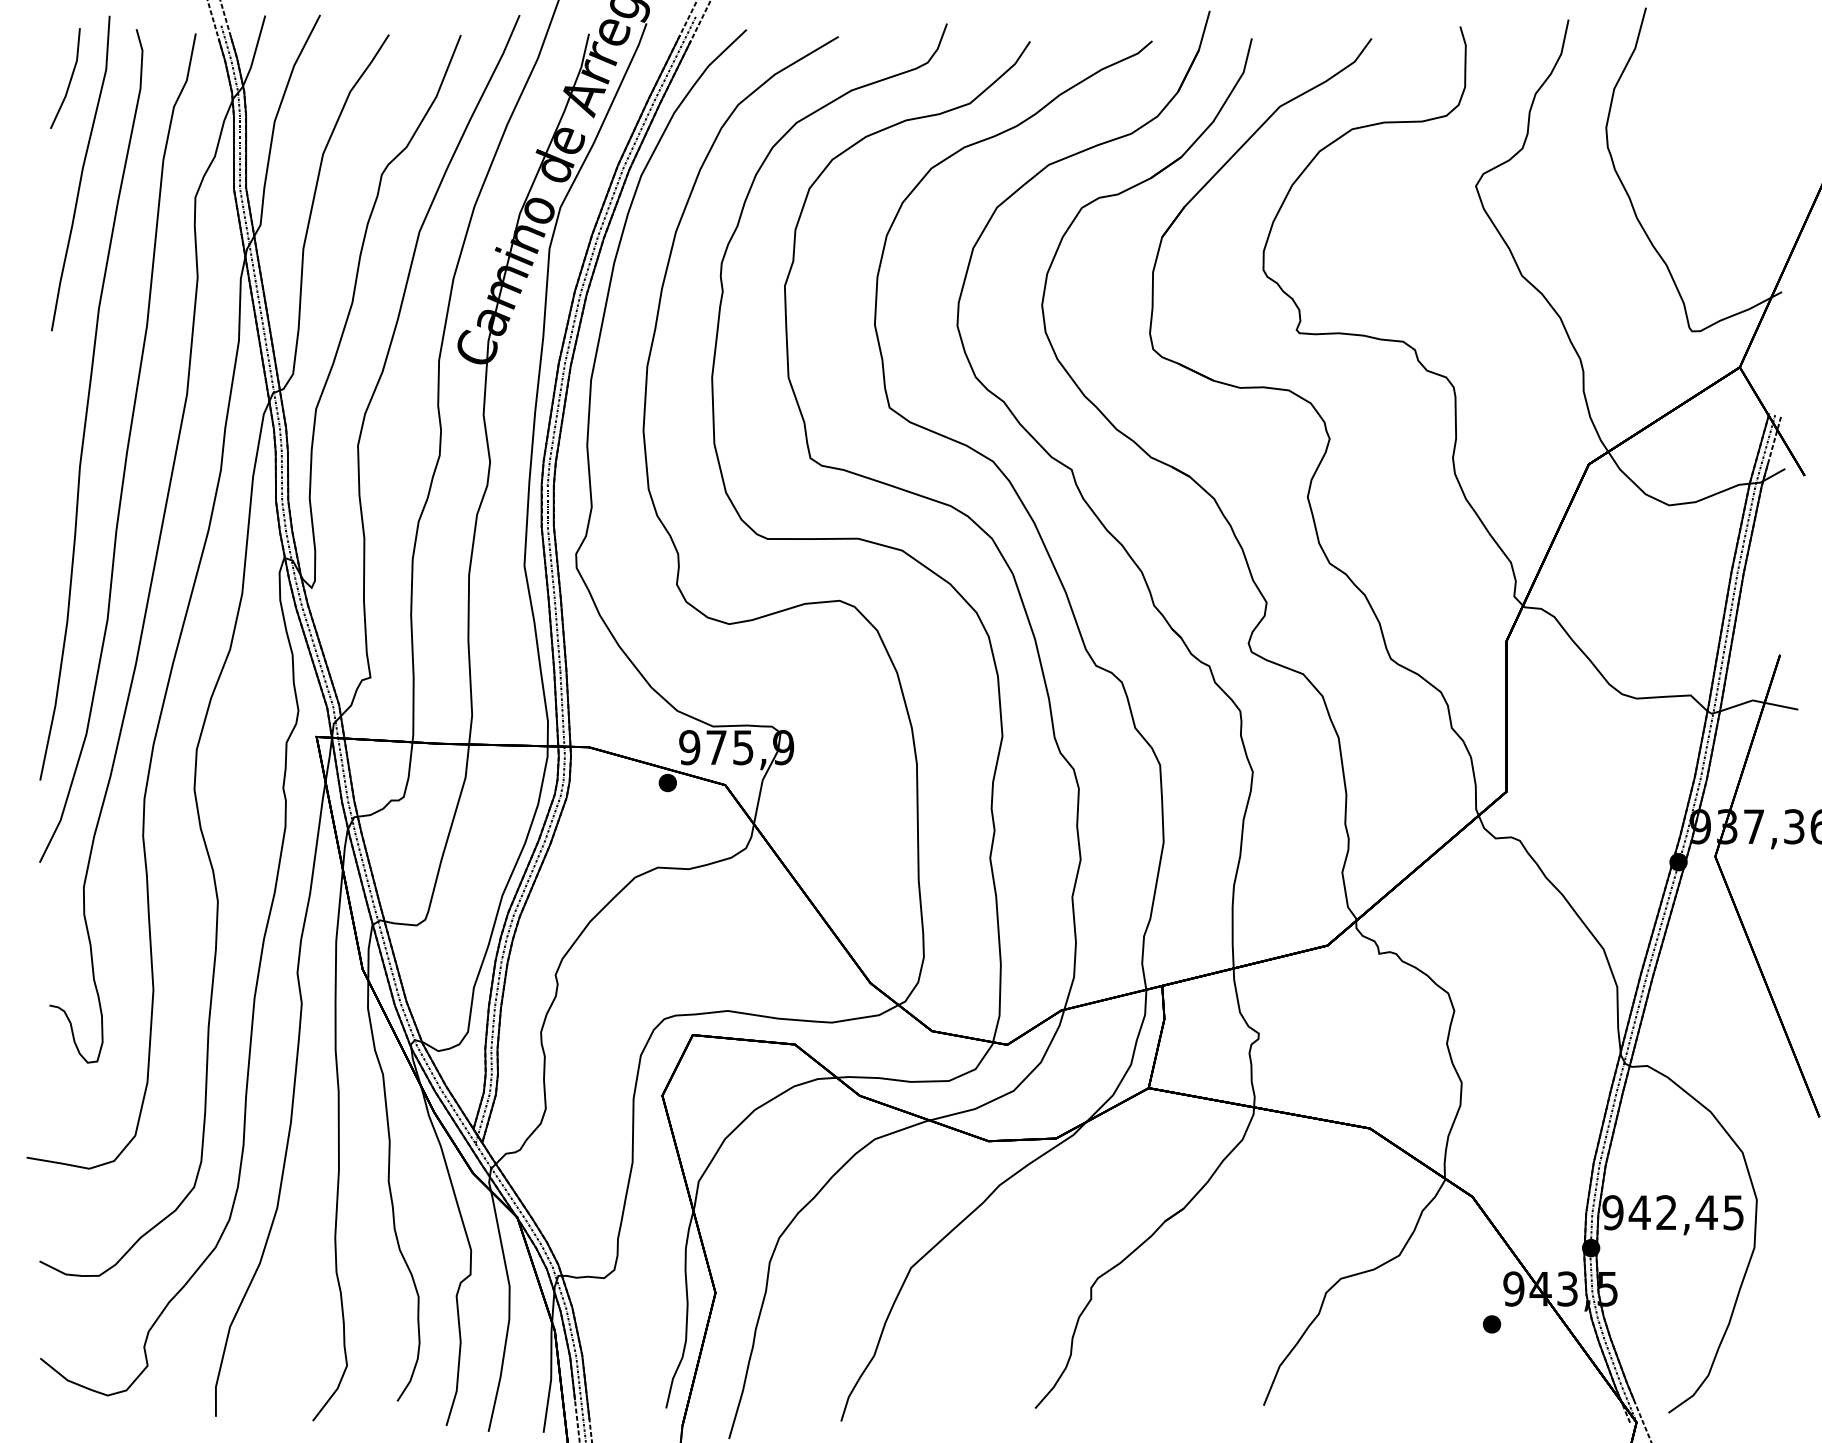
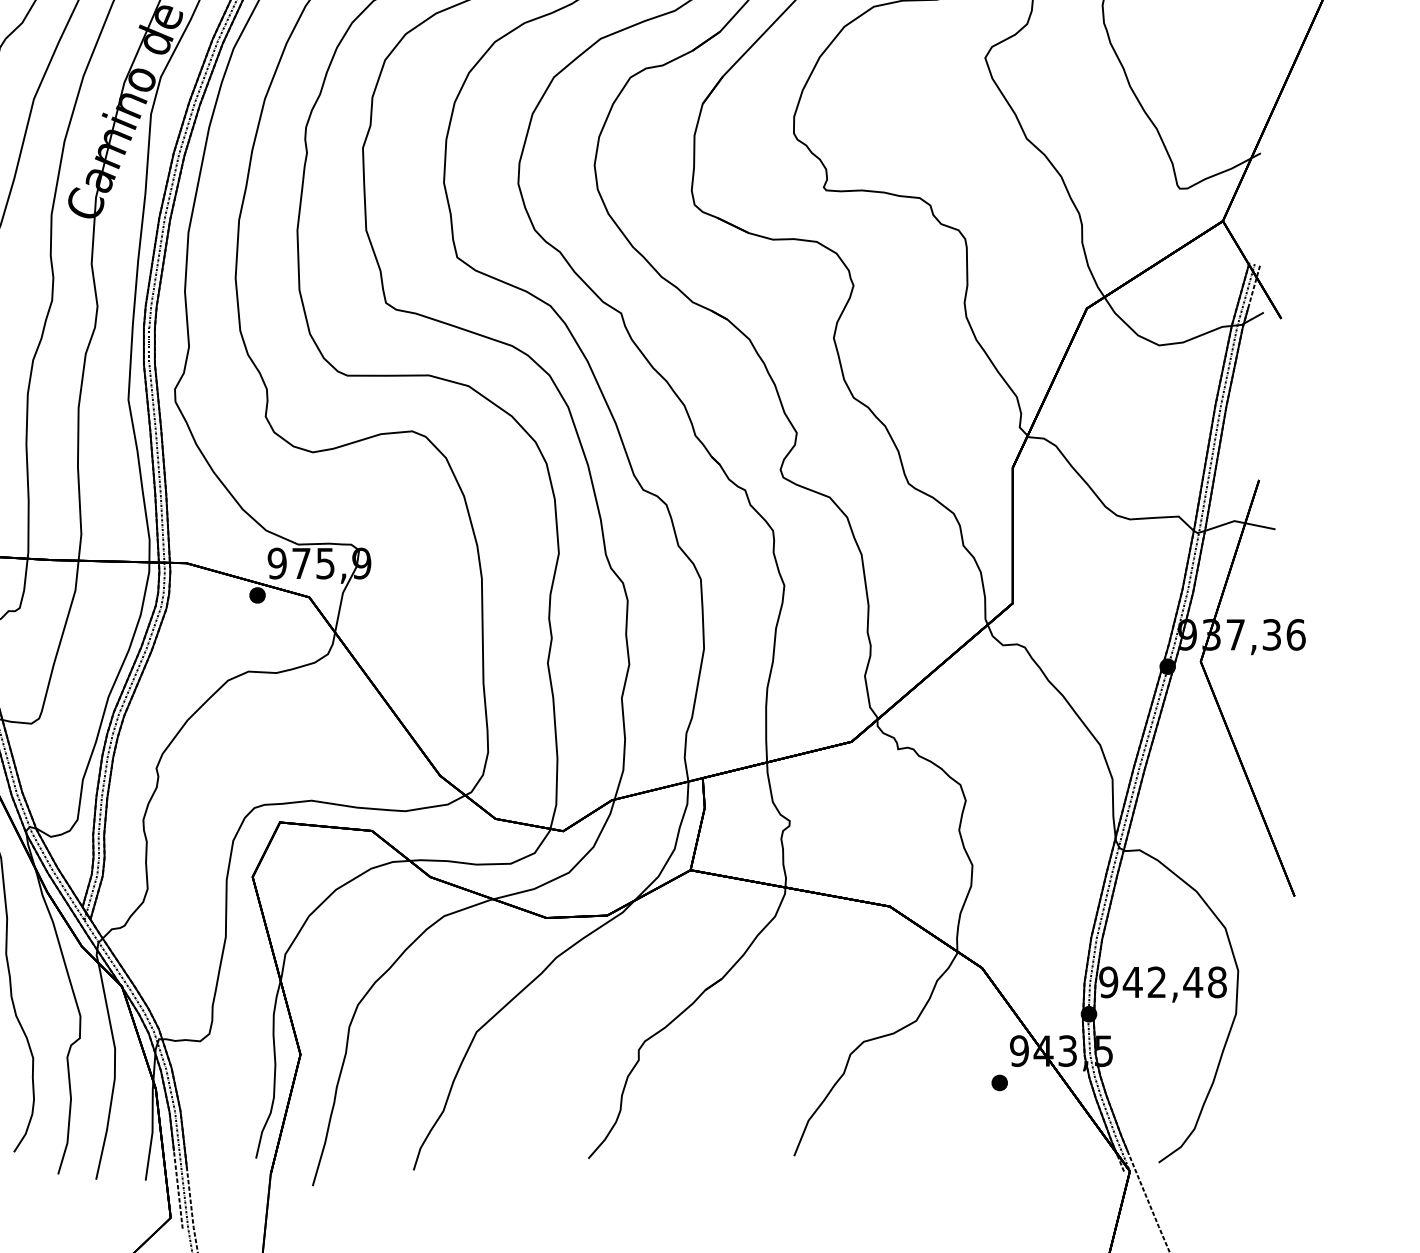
text: (1733, 1212) -> (1217, 982), 942,45 -> 942,48

